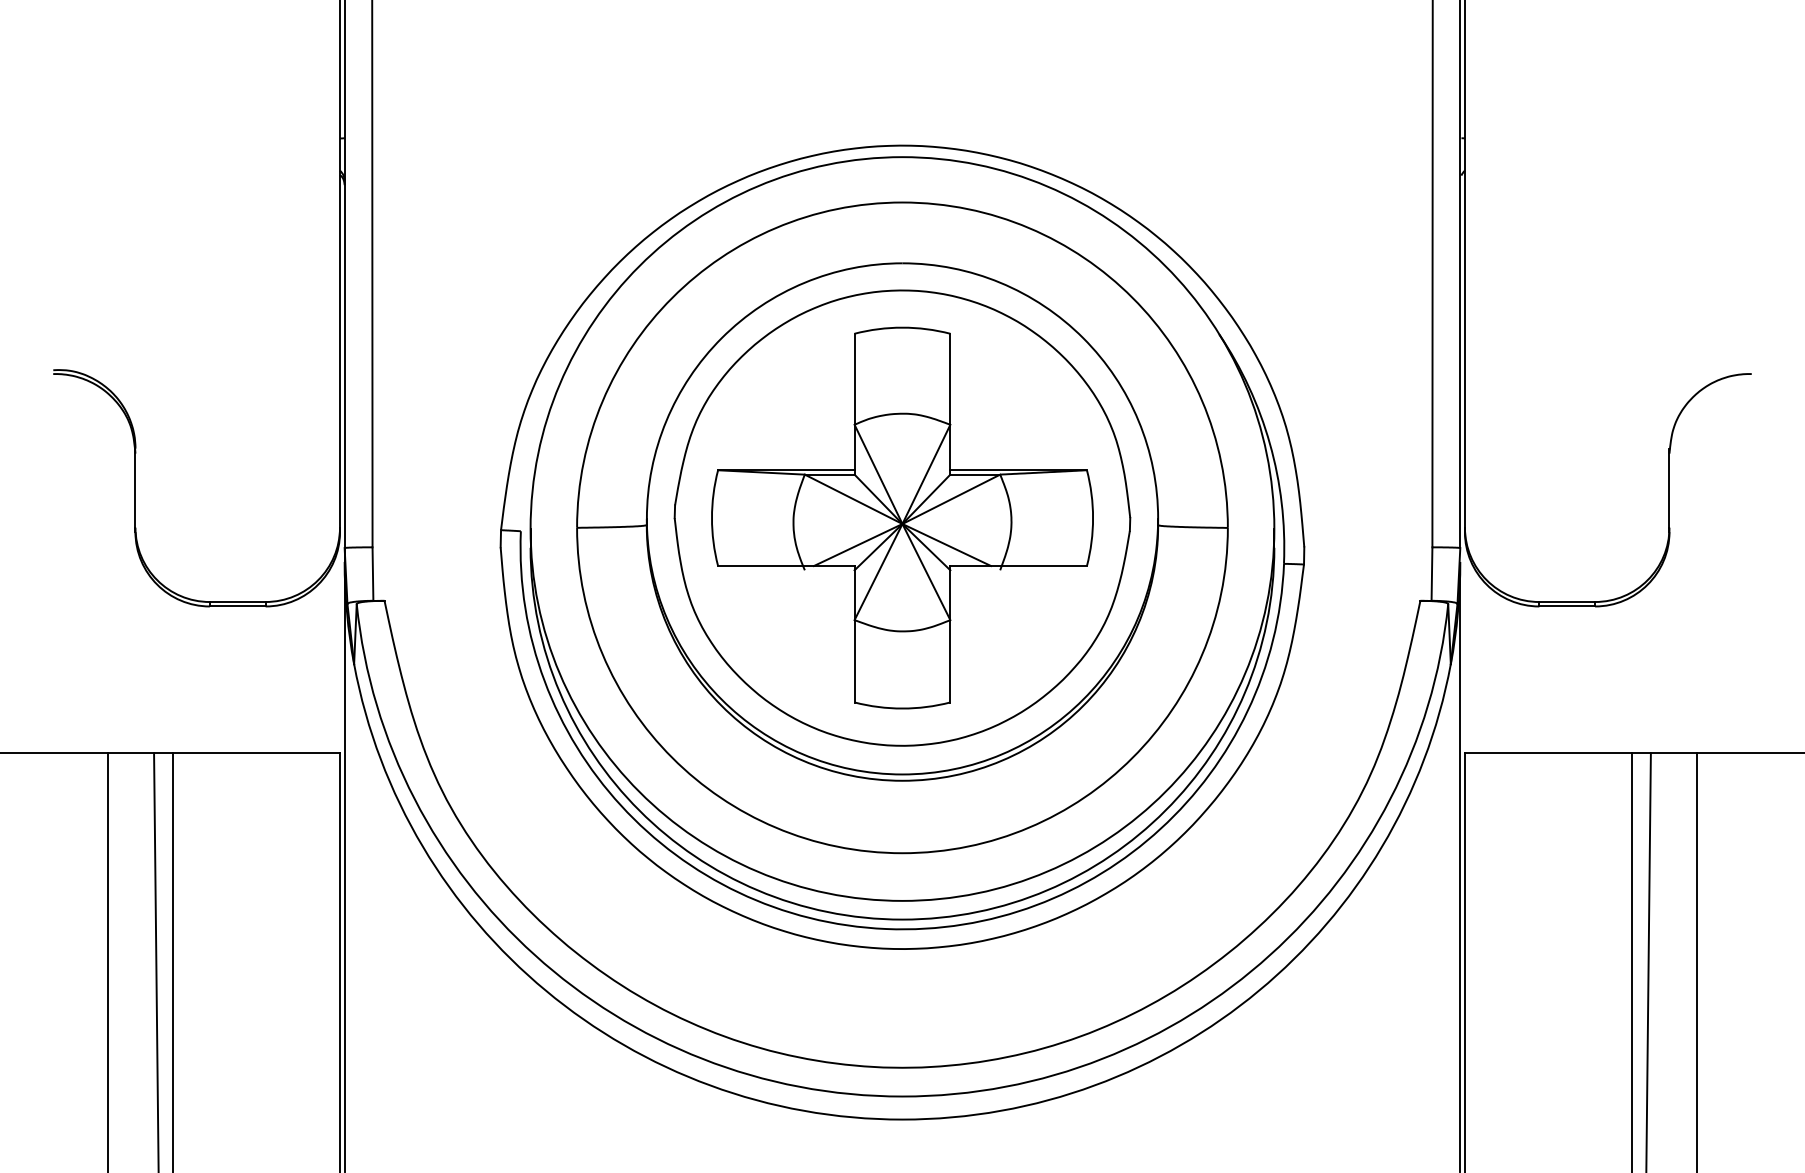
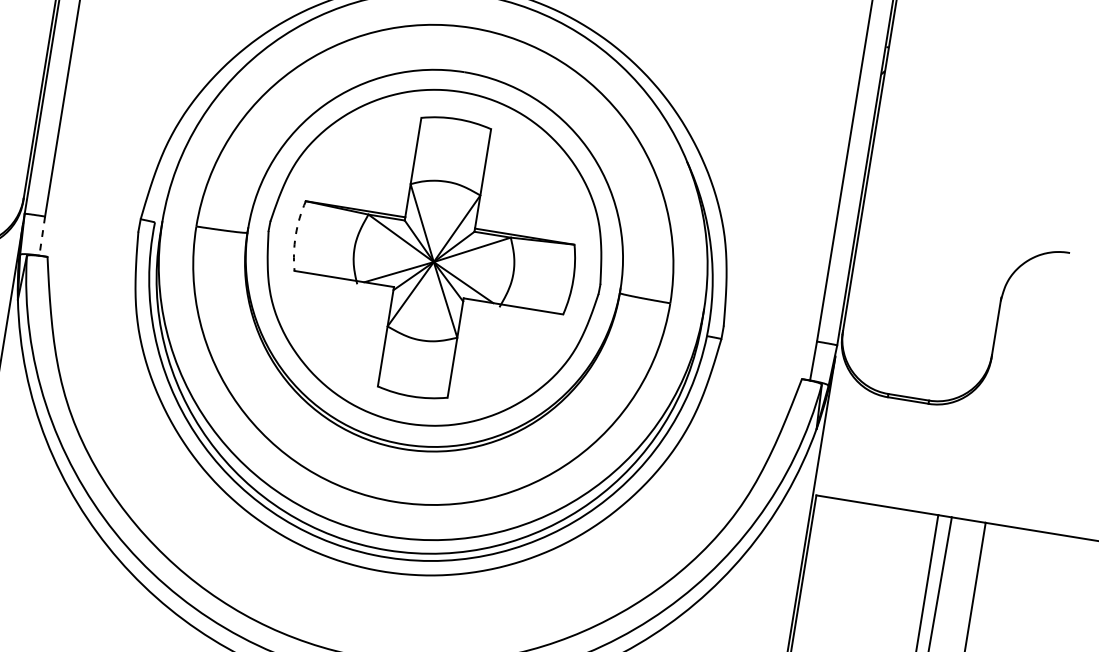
arc: (711, 518) -> (295, 235), solid -> dashed
line: (372, 574) -> (41, 236), solid -> dashed

